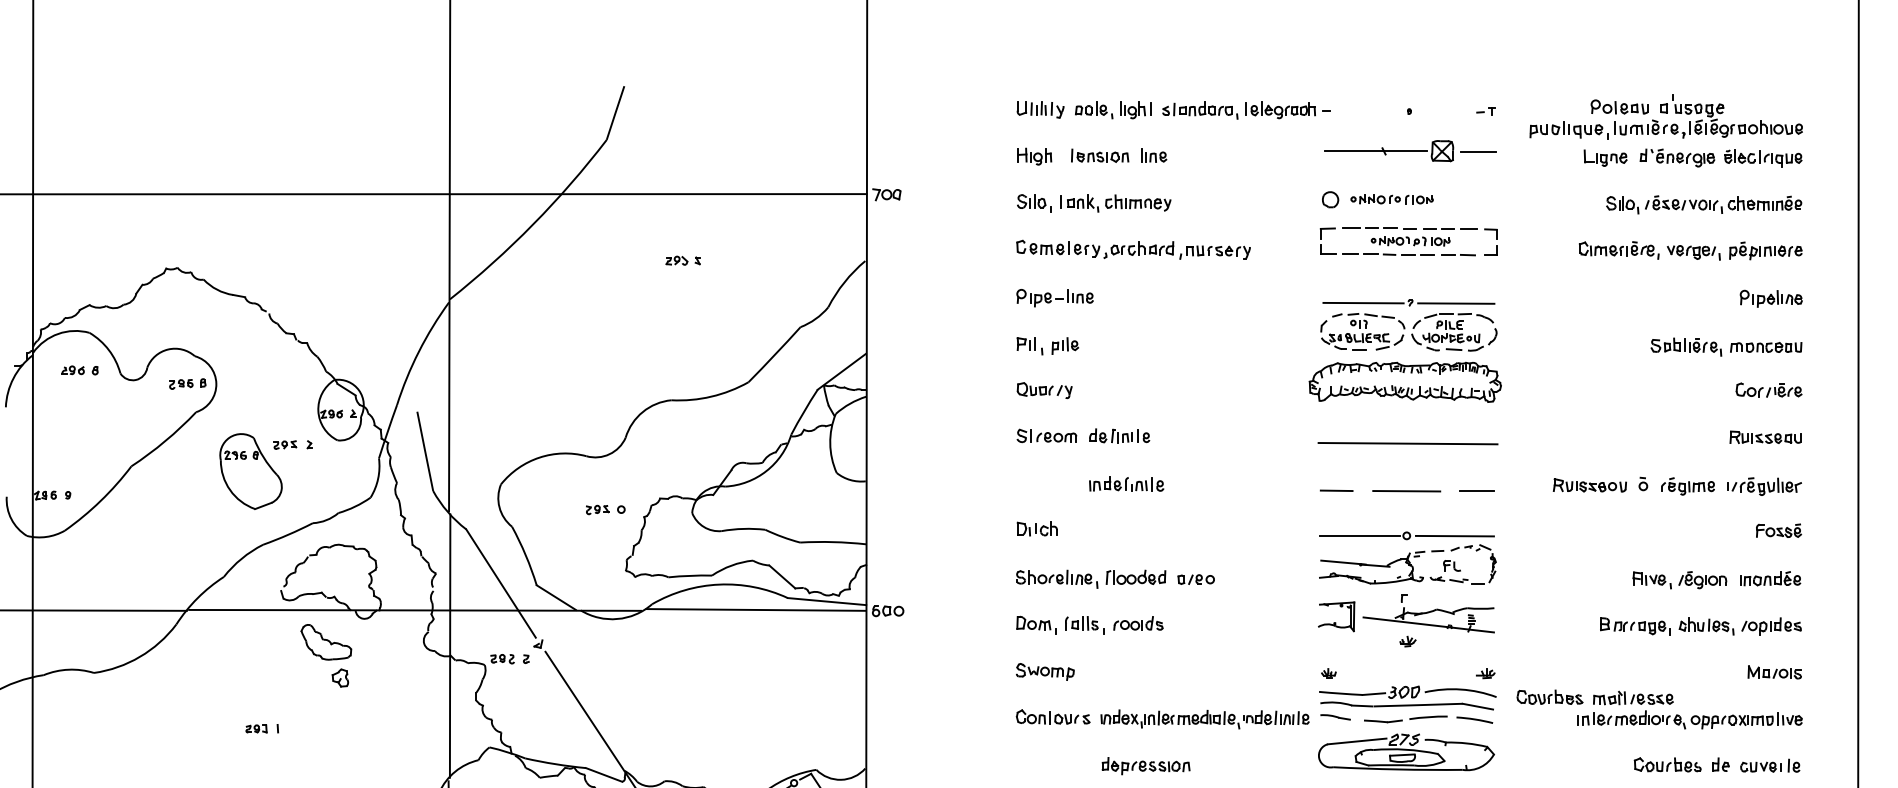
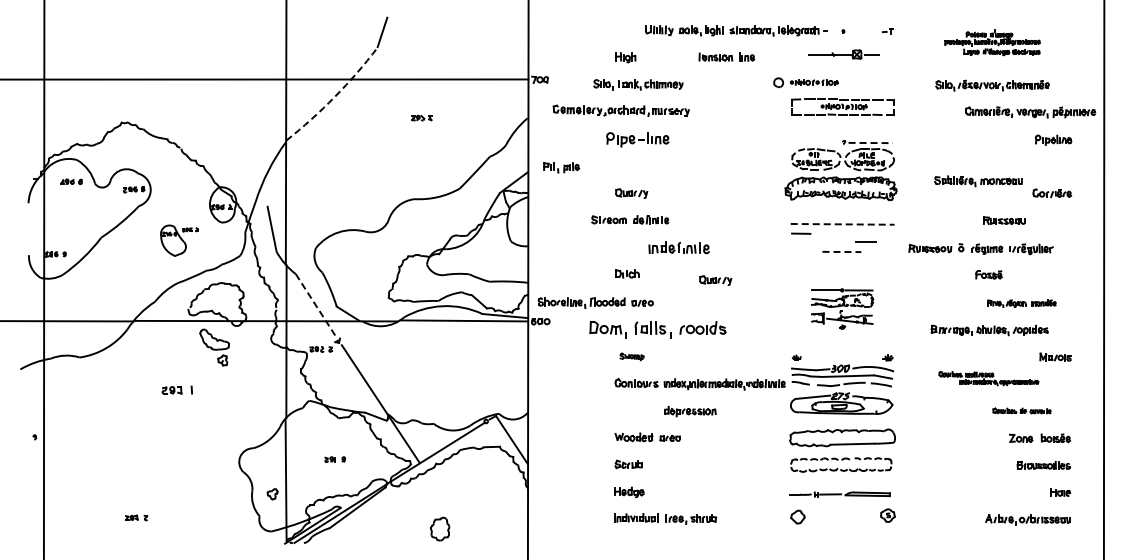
part: (1173, 109) -> (736, 30), moved
part: (1666, 130) -> (992, 42), size x0.6
part: (1409, 151) -> (843, 54), size x0.7
part: (1118, 154) -> (726, 56), moved
part: (1376, 199) -> (805, 82), moved
part: (1094, 202) -> (638, 84), moved
part: (1704, 204) -> (992, 85), moved
arc: (532, 225) -> (334, 97), solid -> dashed
part: (1132, 249) -> (620, 110), moved
part: (1690, 250) -> (1030, 112), moved
part: (1054, 297) -> (637, 139), size x1.4
line: (1362, 302) -> (816, 142), removed
line: (1457, 304) -> (871, 143), solid -> dashed
part: (1047, 345) -> (561, 167), moved
part: (1726, 347) -> (978, 181), moved
part: (1083, 435) -> (630, 219), moved
part: (1766, 437) -> (1004, 220), moved
line: (1407, 443) -> (842, 224), solid -> dashed
part: (265, 471) -> (179, 240), size x0.7
part: (1127, 483) -> (679, 247), size x1.4
part: (1676, 486) -> (980, 249), moved
line: (1337, 490) -> (801, 233), moved
line: (1407, 490) -> (842, 251), solid -> dashed
line: (1476, 490) -> (865, 241), moved
part: (605, 509) -> (376, 262), removed
part: (1778, 530) -> (988, 274), moved
part: (1189, 540) -> (715, 280), added
part: (1114, 578) -> (595, 302), moved
part: (1716, 579) -> (1021, 303), size x0.7
line: (501, 583) -> (316, 305), solid -> dashed
part: (1407, 588) -> (842, 308), size x0.6
part: (1089, 624) -> (657, 329), size x1.6
part: (1700, 626) -> (989, 330), moved
part: (1044, 671) -> (631, 356), size x0.7
part: (1659, 709) -> (988, 378), size x0.6
part: (262, 728) -> (177, 389), size x1.6
part: (1716, 764) -> (1021, 410), size x0.6

